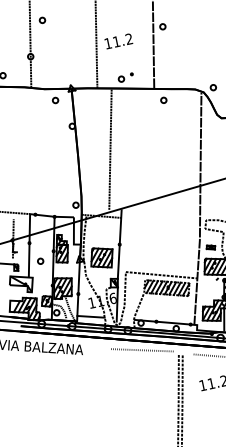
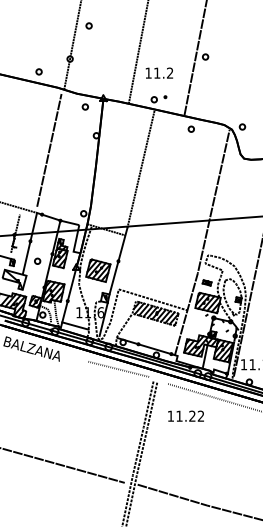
text: (117, 40) -> (158, 72), moved
line: (109, 148) -> (140, 168), moved
line: (29, 150) -> (49, 150), added

